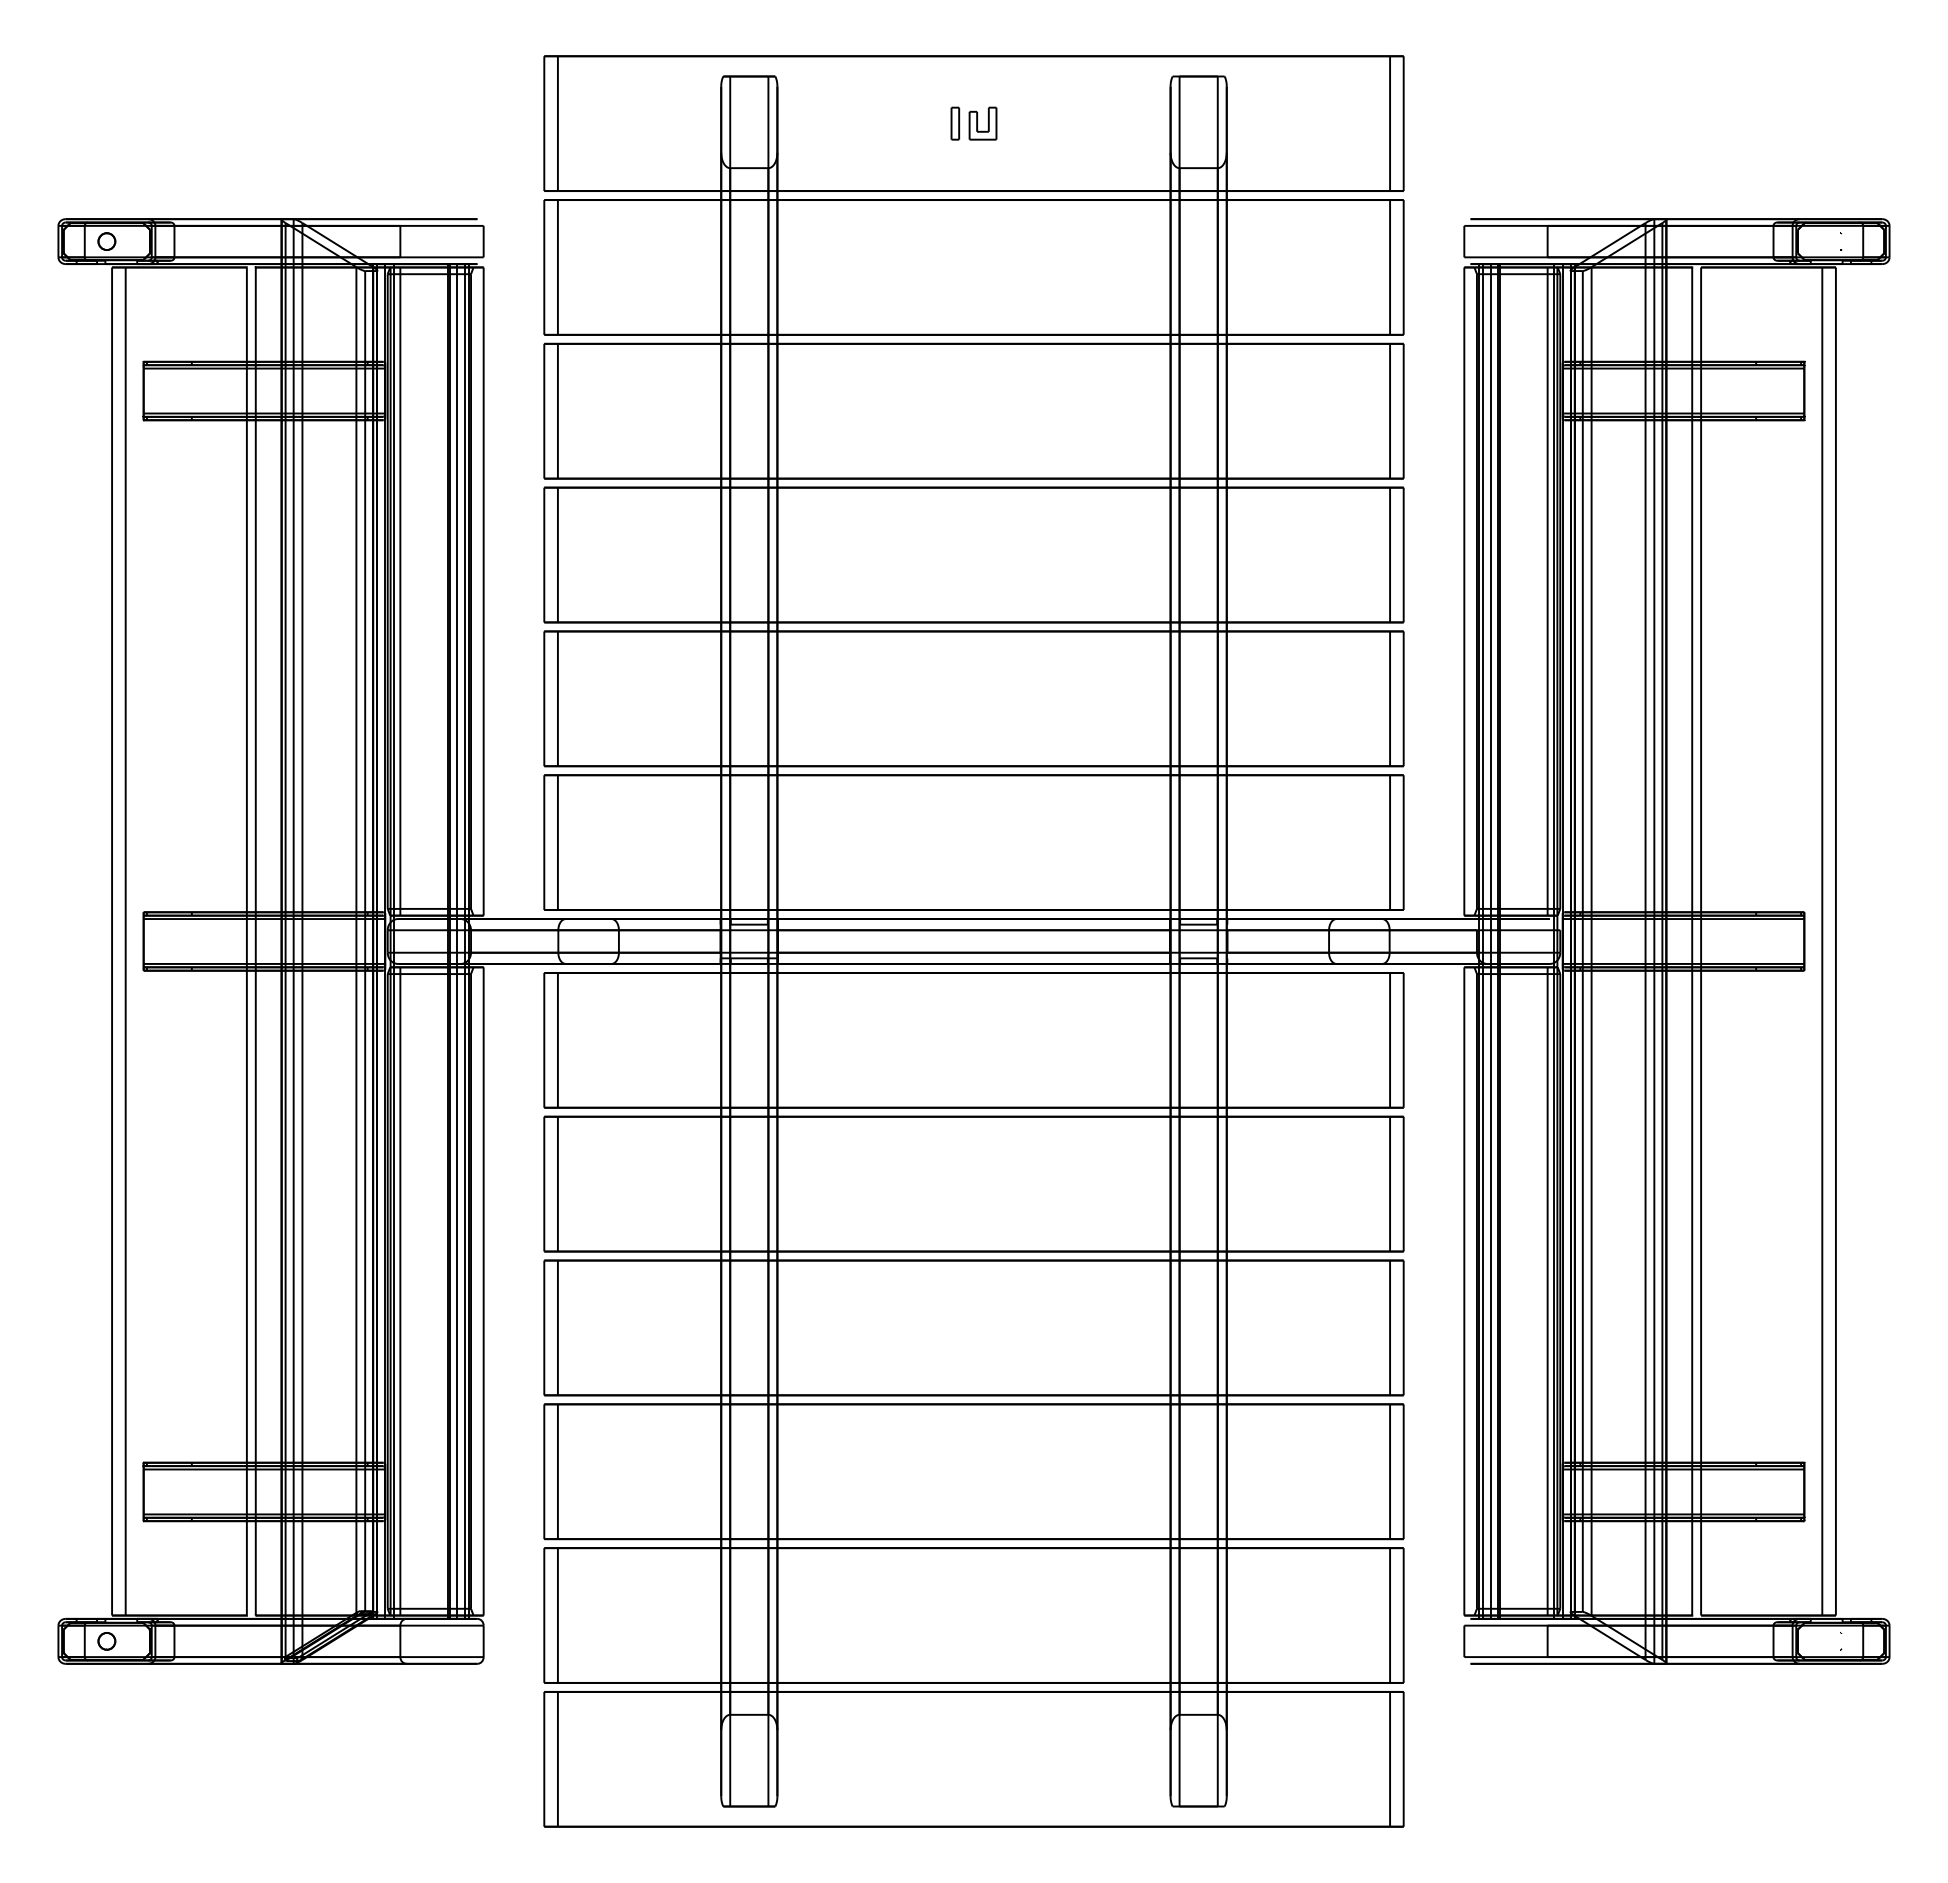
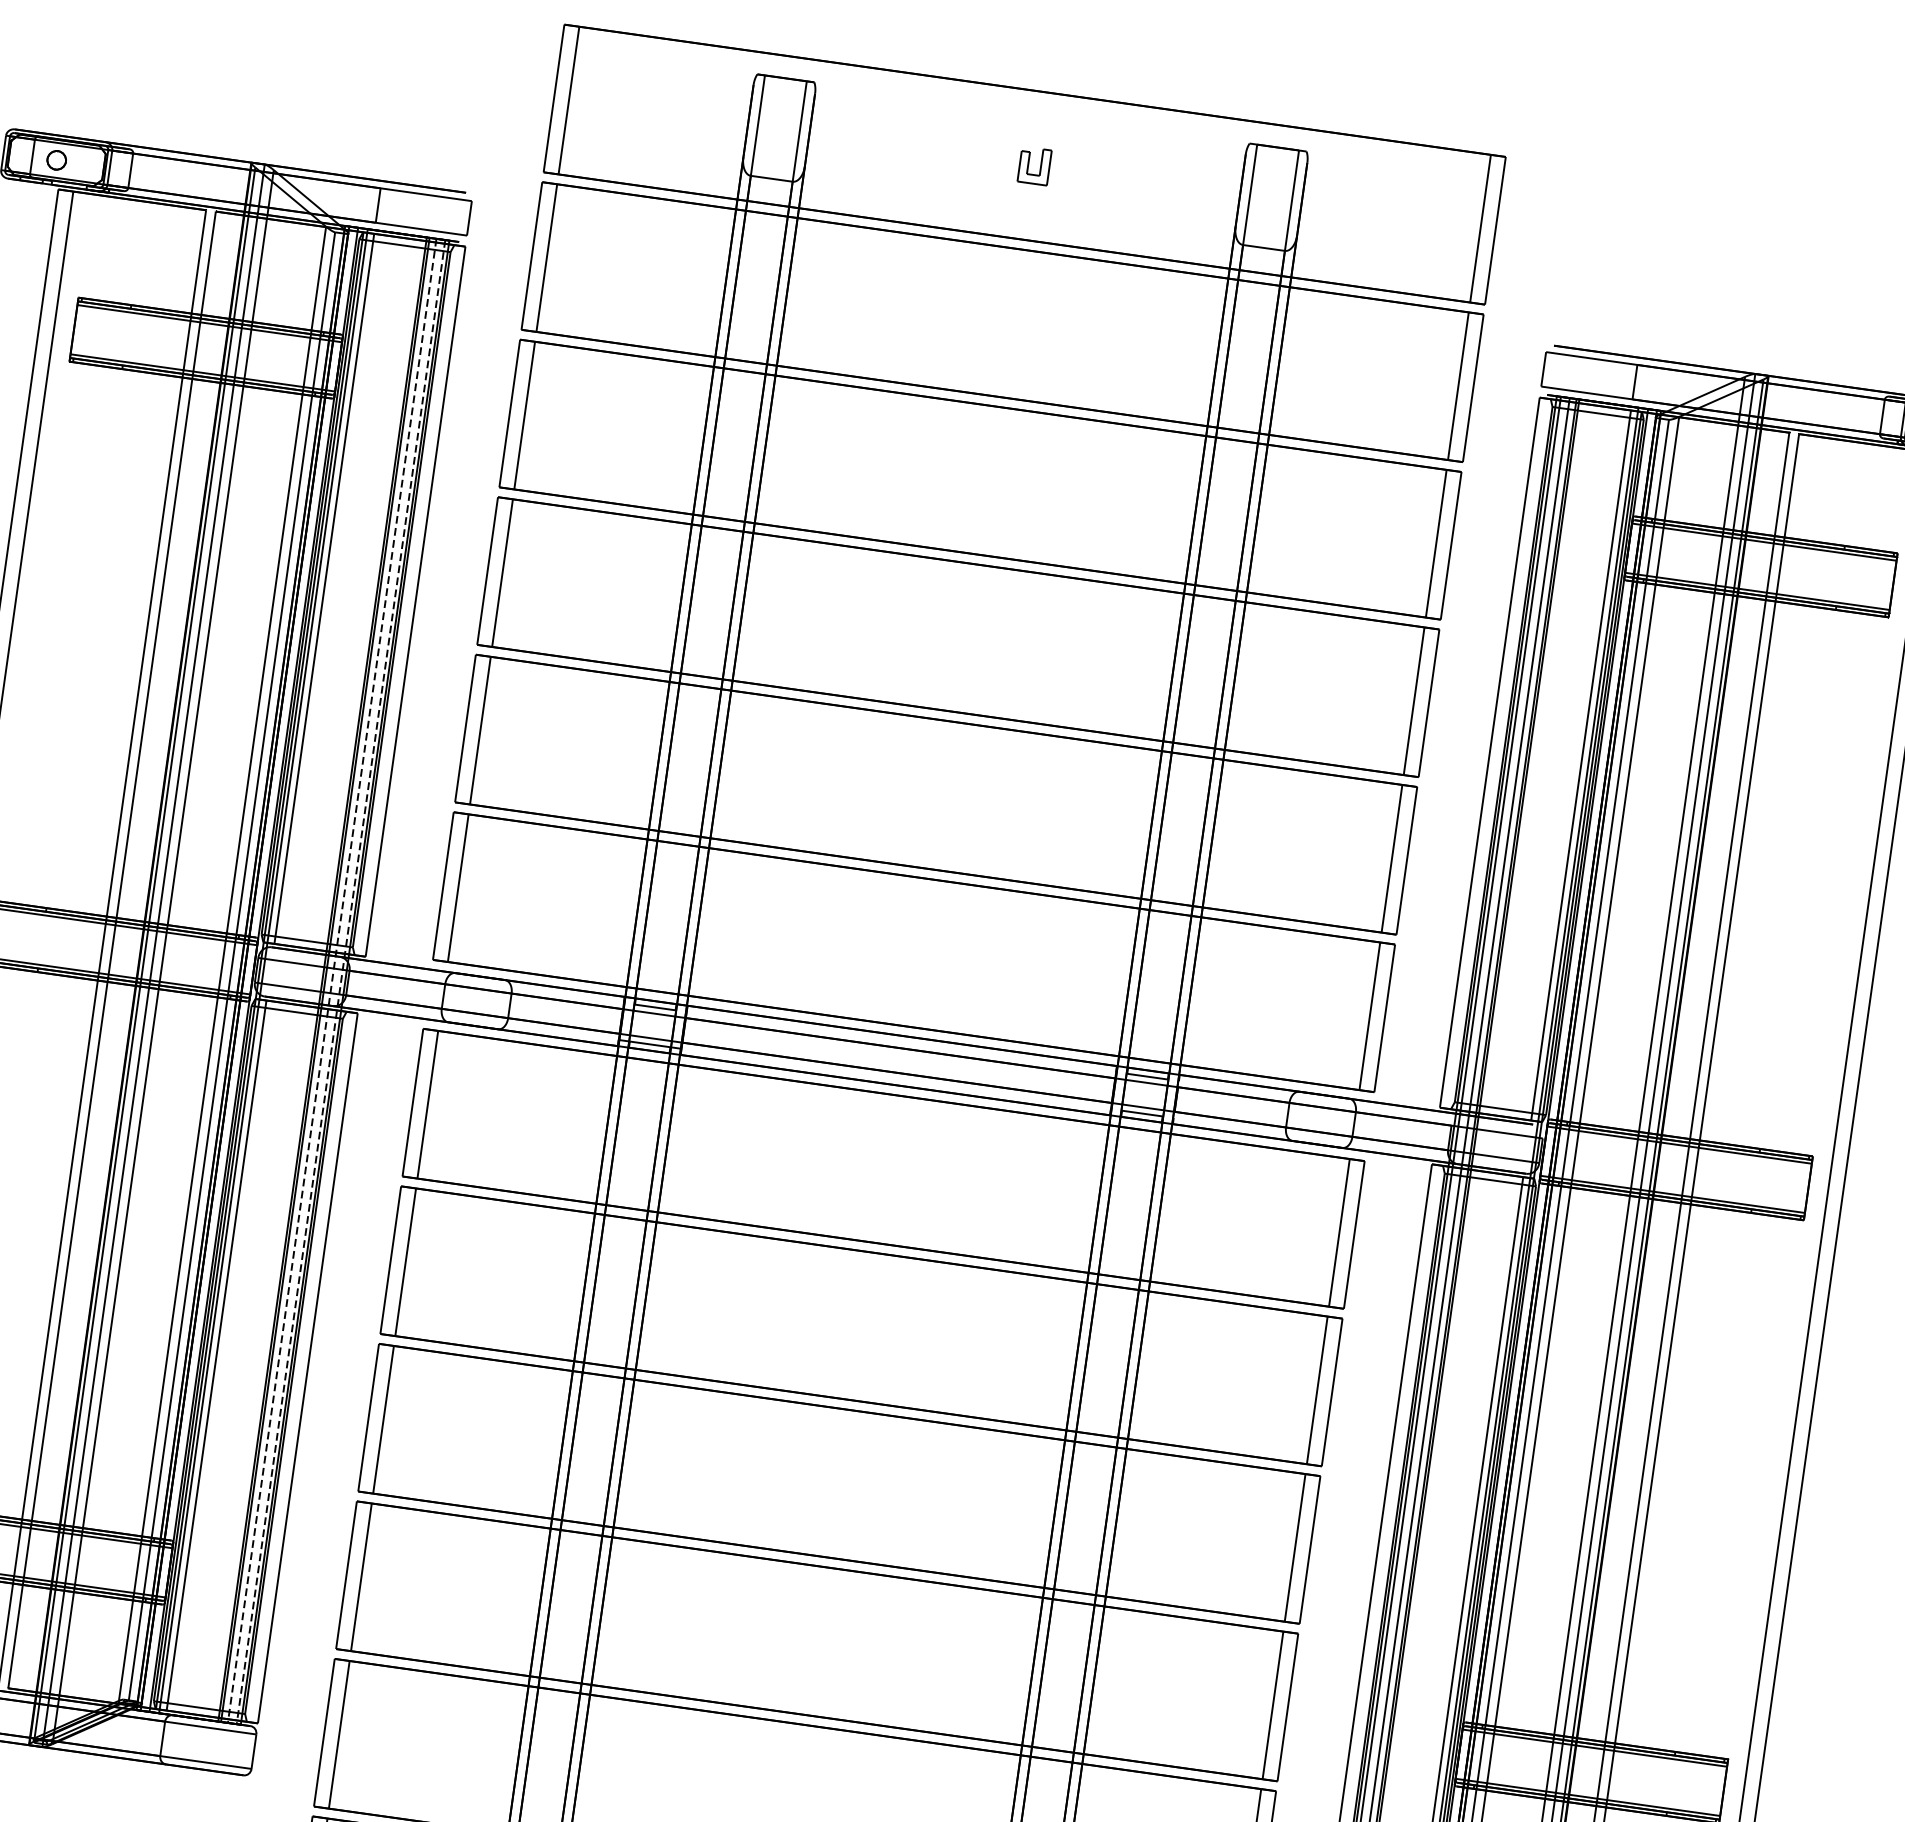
part: (955, 123) -> (1004, 161), removed
line: (456, 941) -> (331, 980), solid -> dashed
line: (464, 941) -> (340, 982), solid -> dashed

